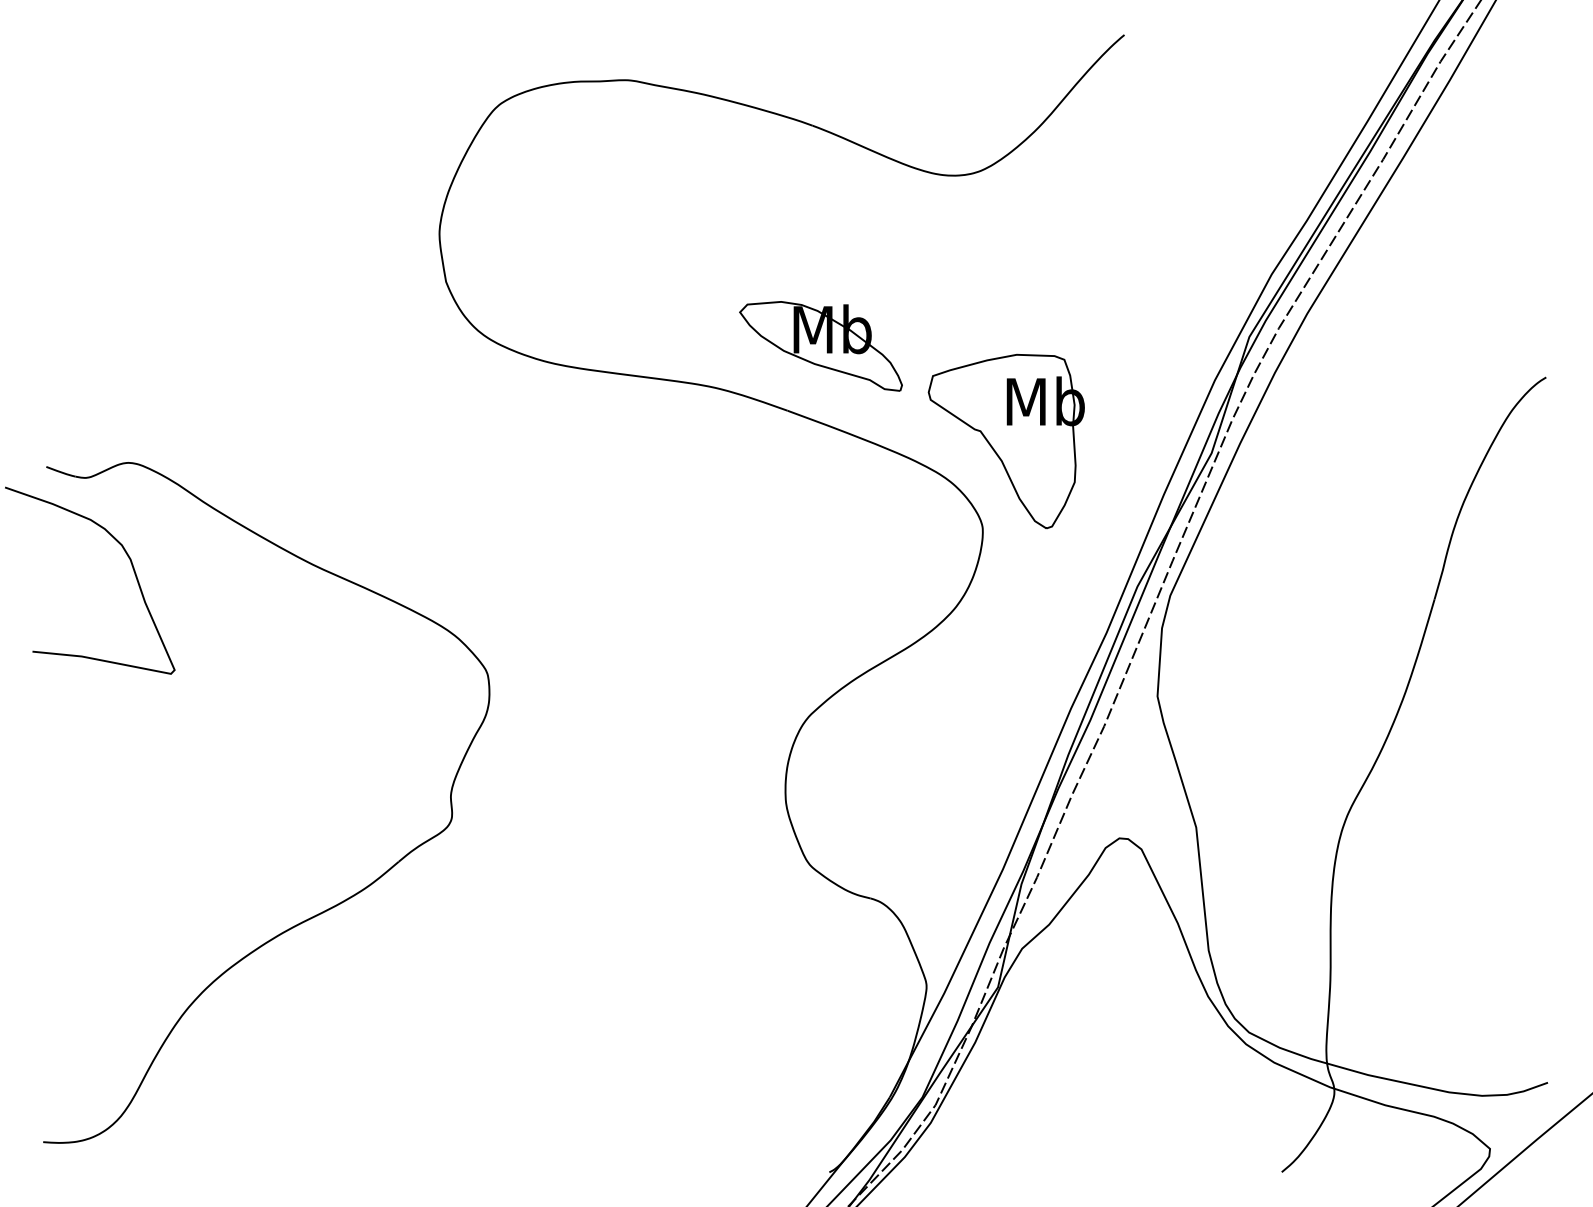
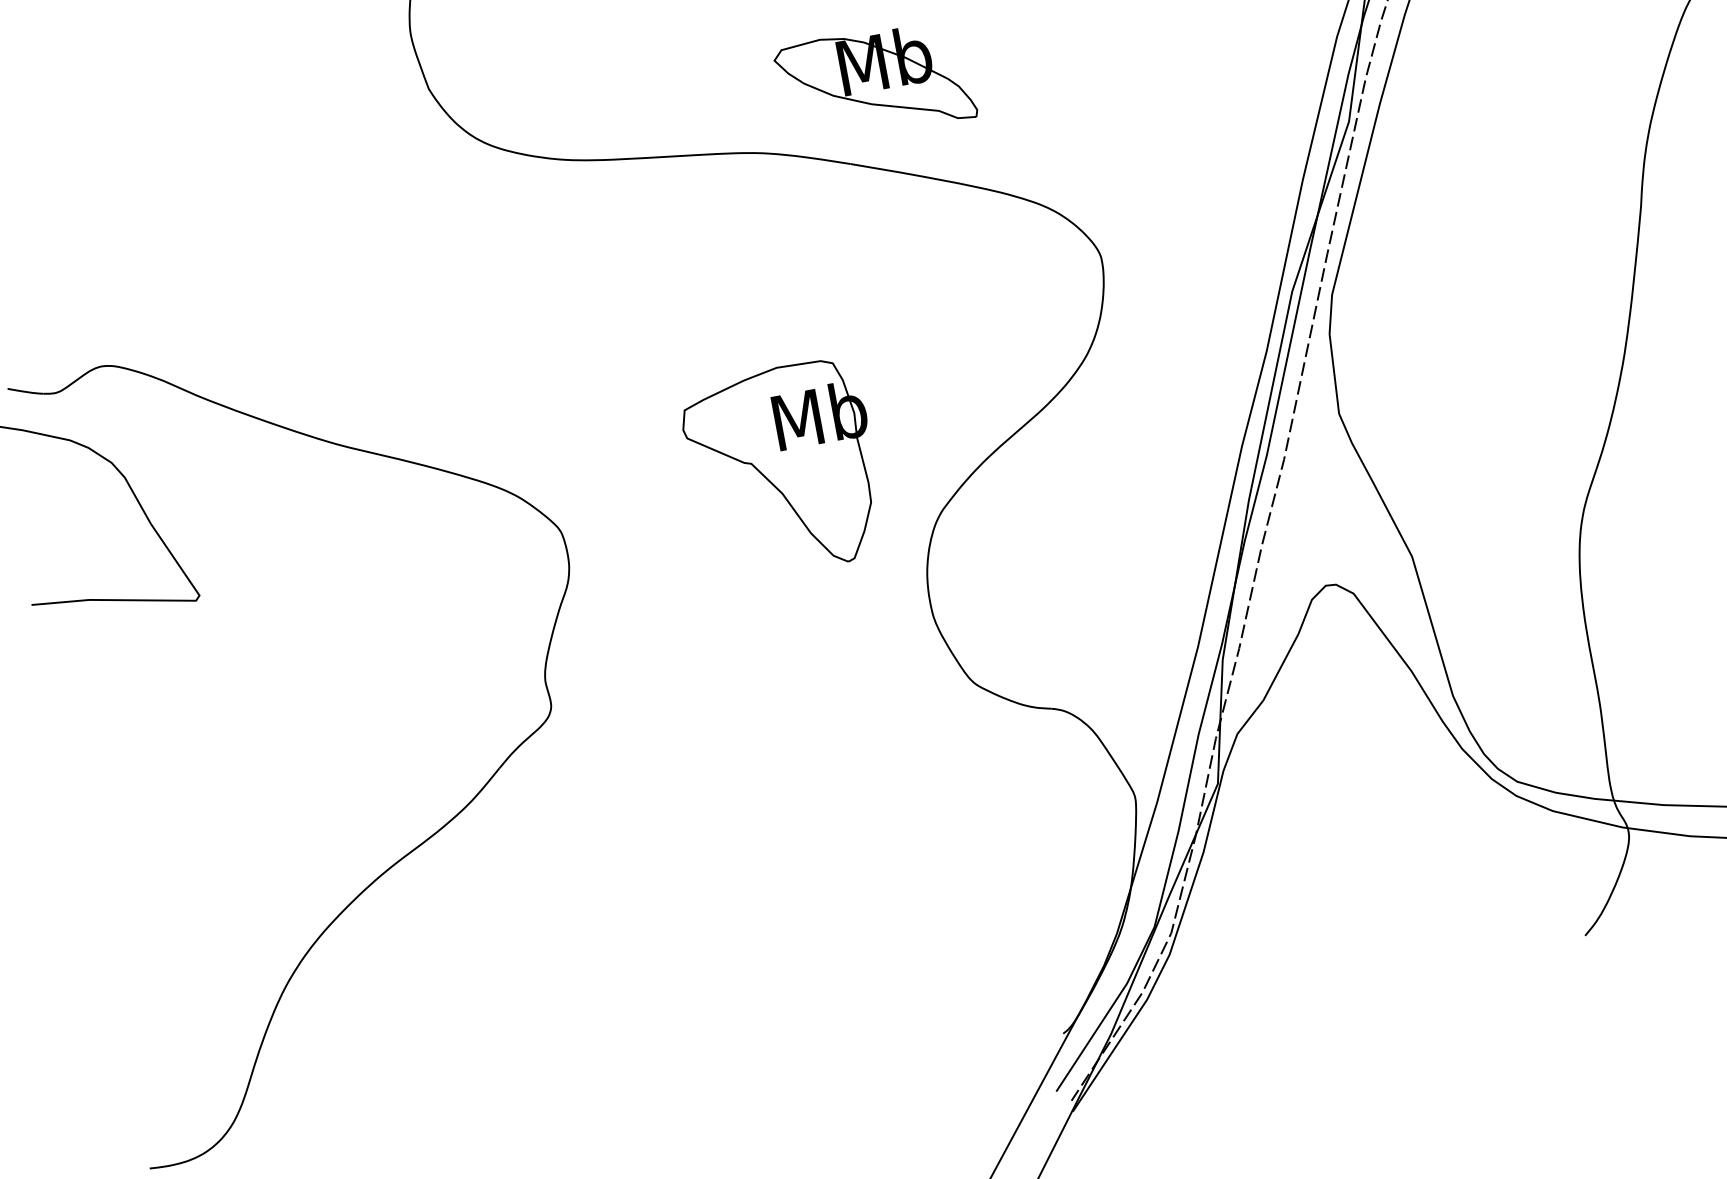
part: (1005, 441) -> (782, 470), moved

